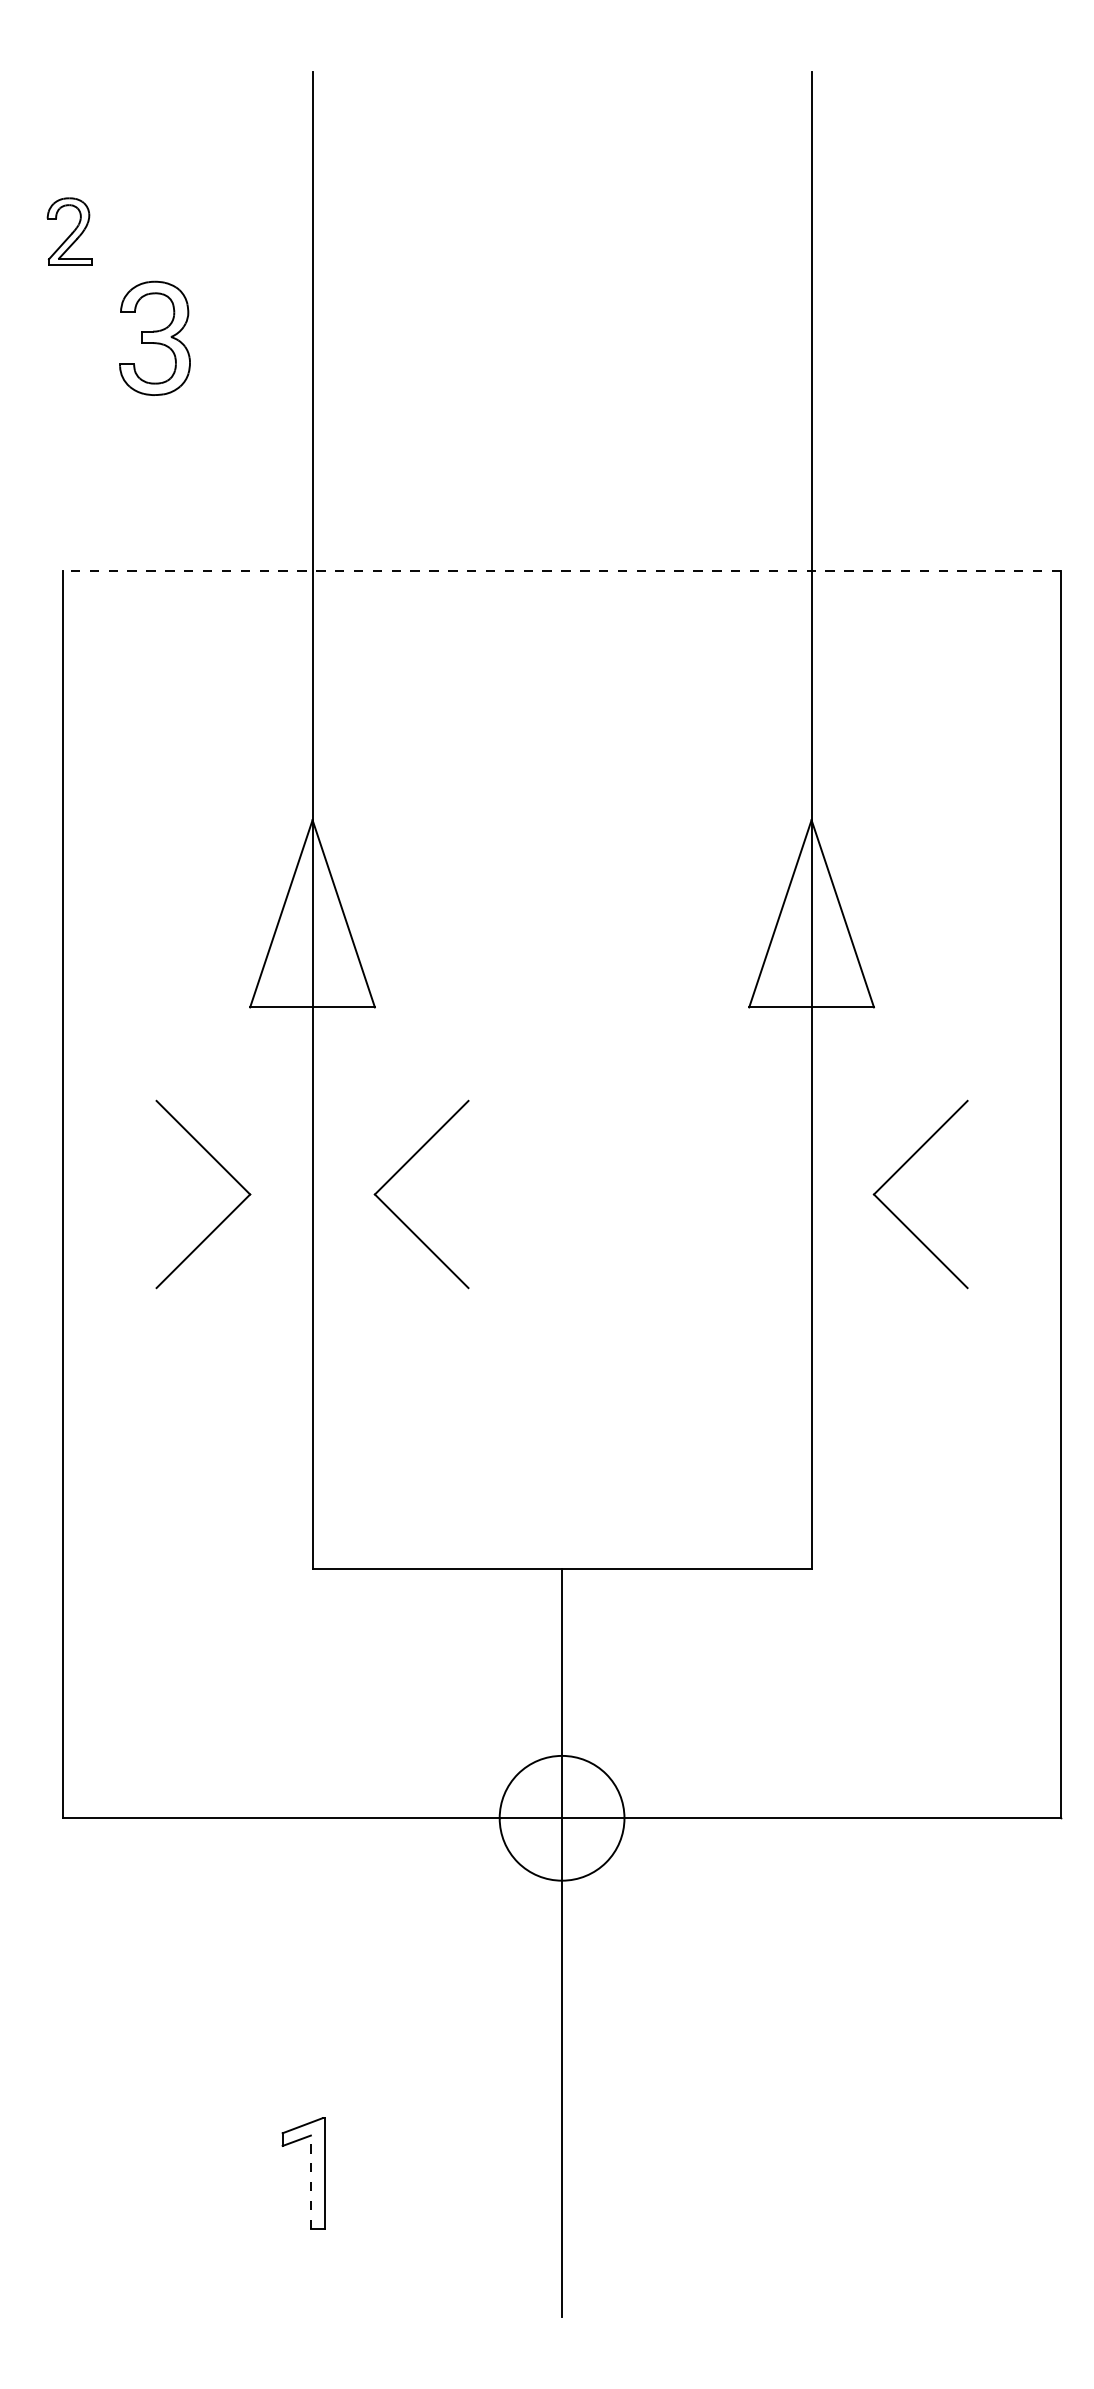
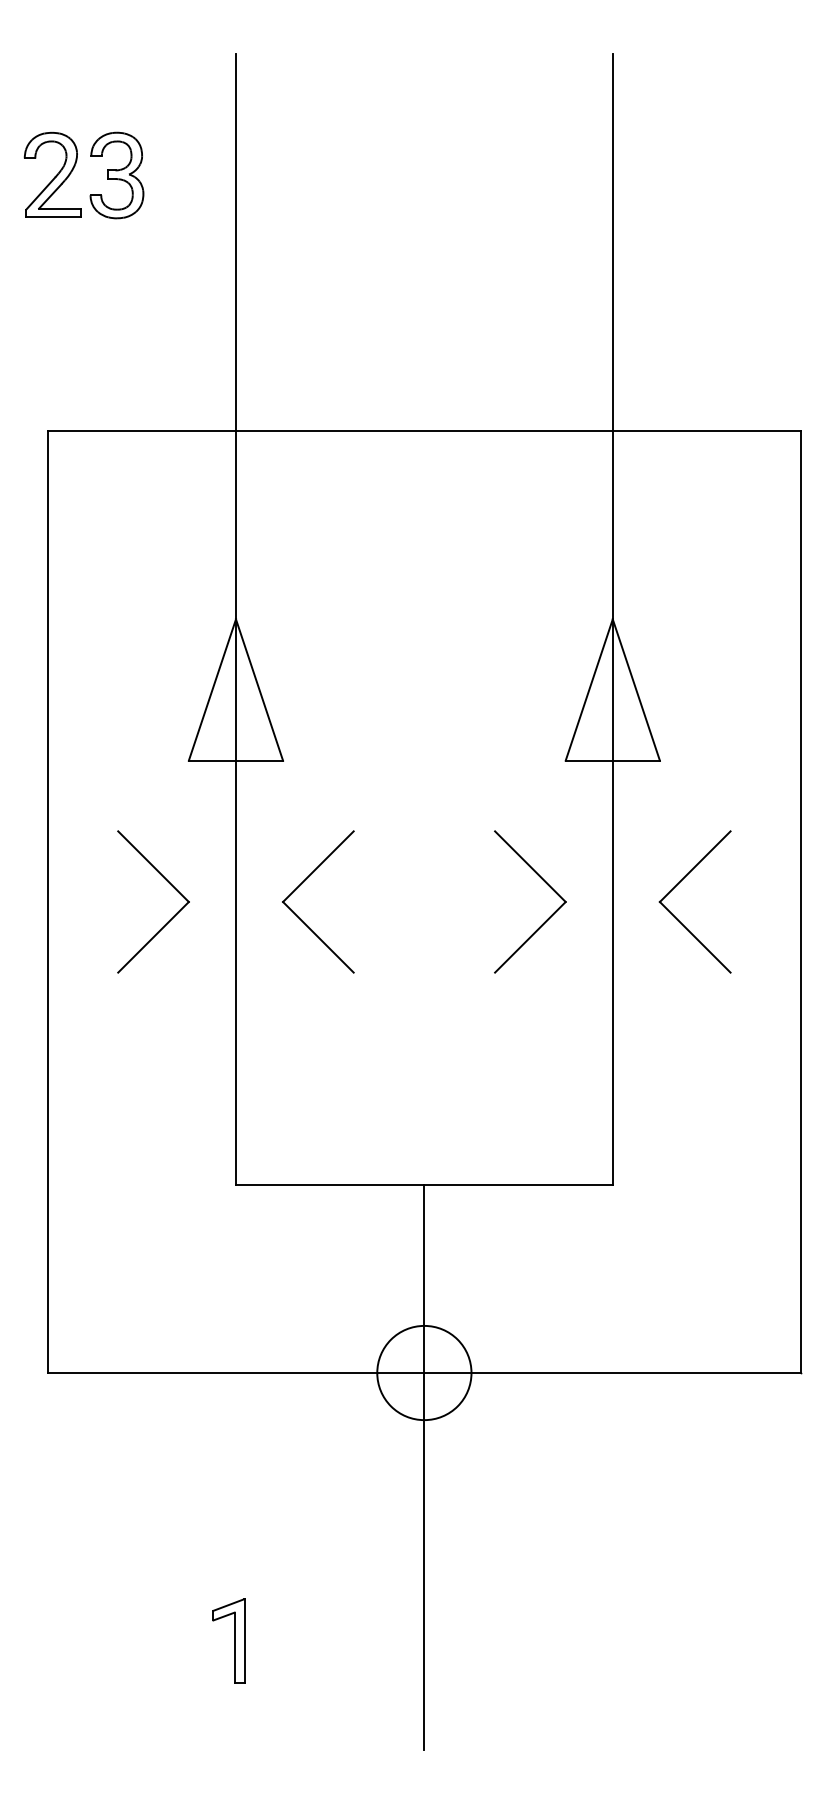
part: (69, 231) -> (52, 174), size x1.67
part: (154, 337) -> (116, 174), moved
line: (561, 570) -> (423, 430), dashed -> solid
part: (724, 1171) -> (547, 884), added
line: (310, 2182) -> (234, 1648), dashed -> solid

